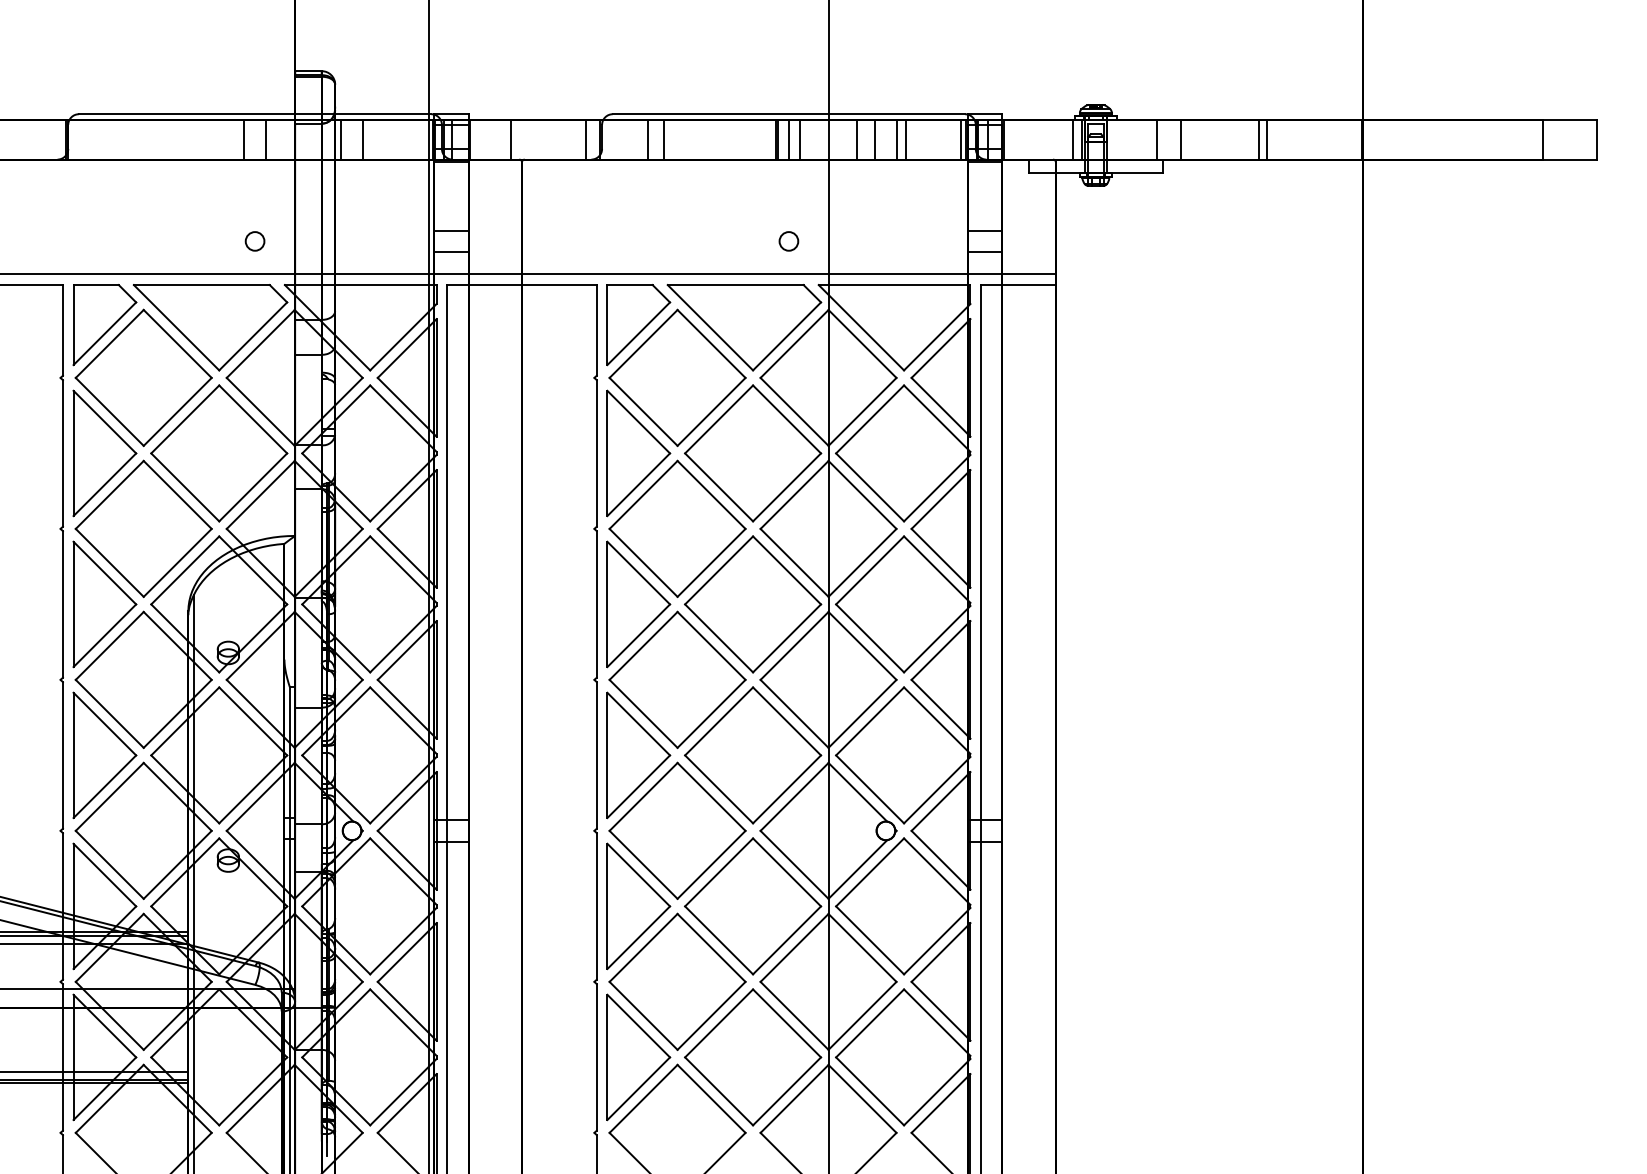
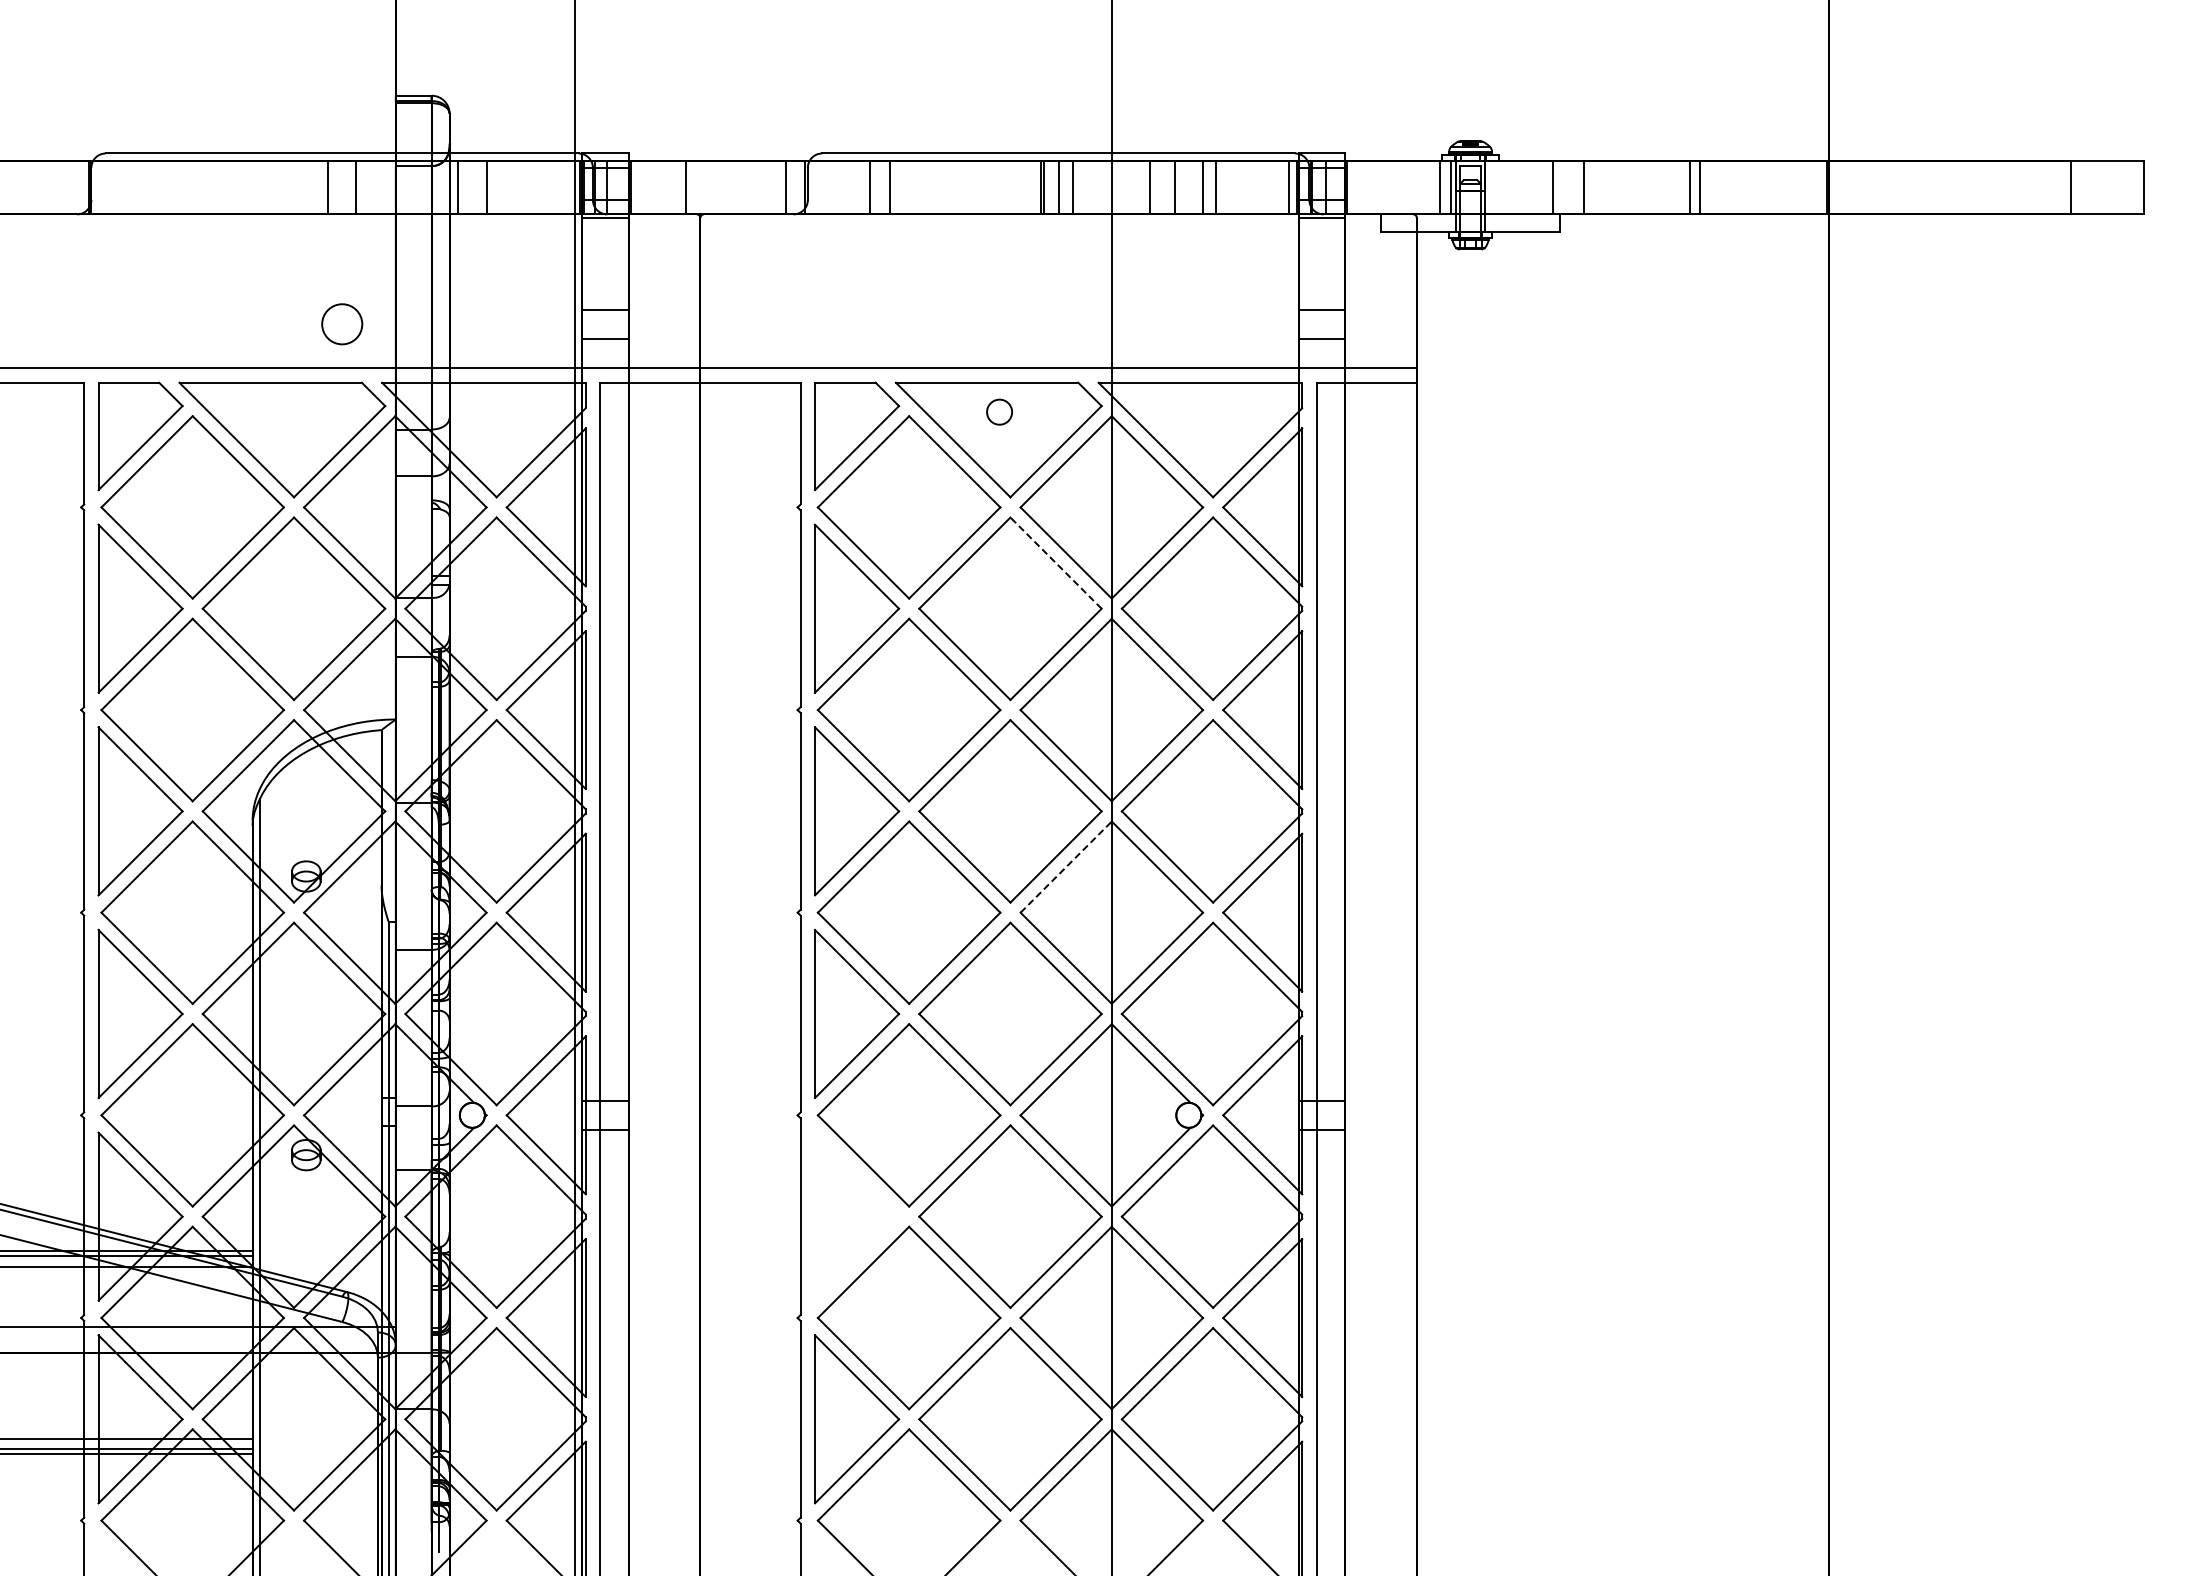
circle: (254, 240) -> (341, 323), size x1.6
circle: (788, 240) -> (999, 411), moved
line: (786, 418) -> (1055, 562), solid -> dashed
line: (794, 645) -> (1066, 866), solid -> dashed
part: (639, 906) -> (857, 1216), removed

